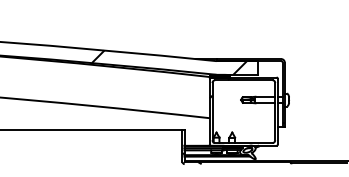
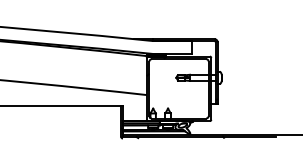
hatch: (168, 62) -> (107, 42), removed

